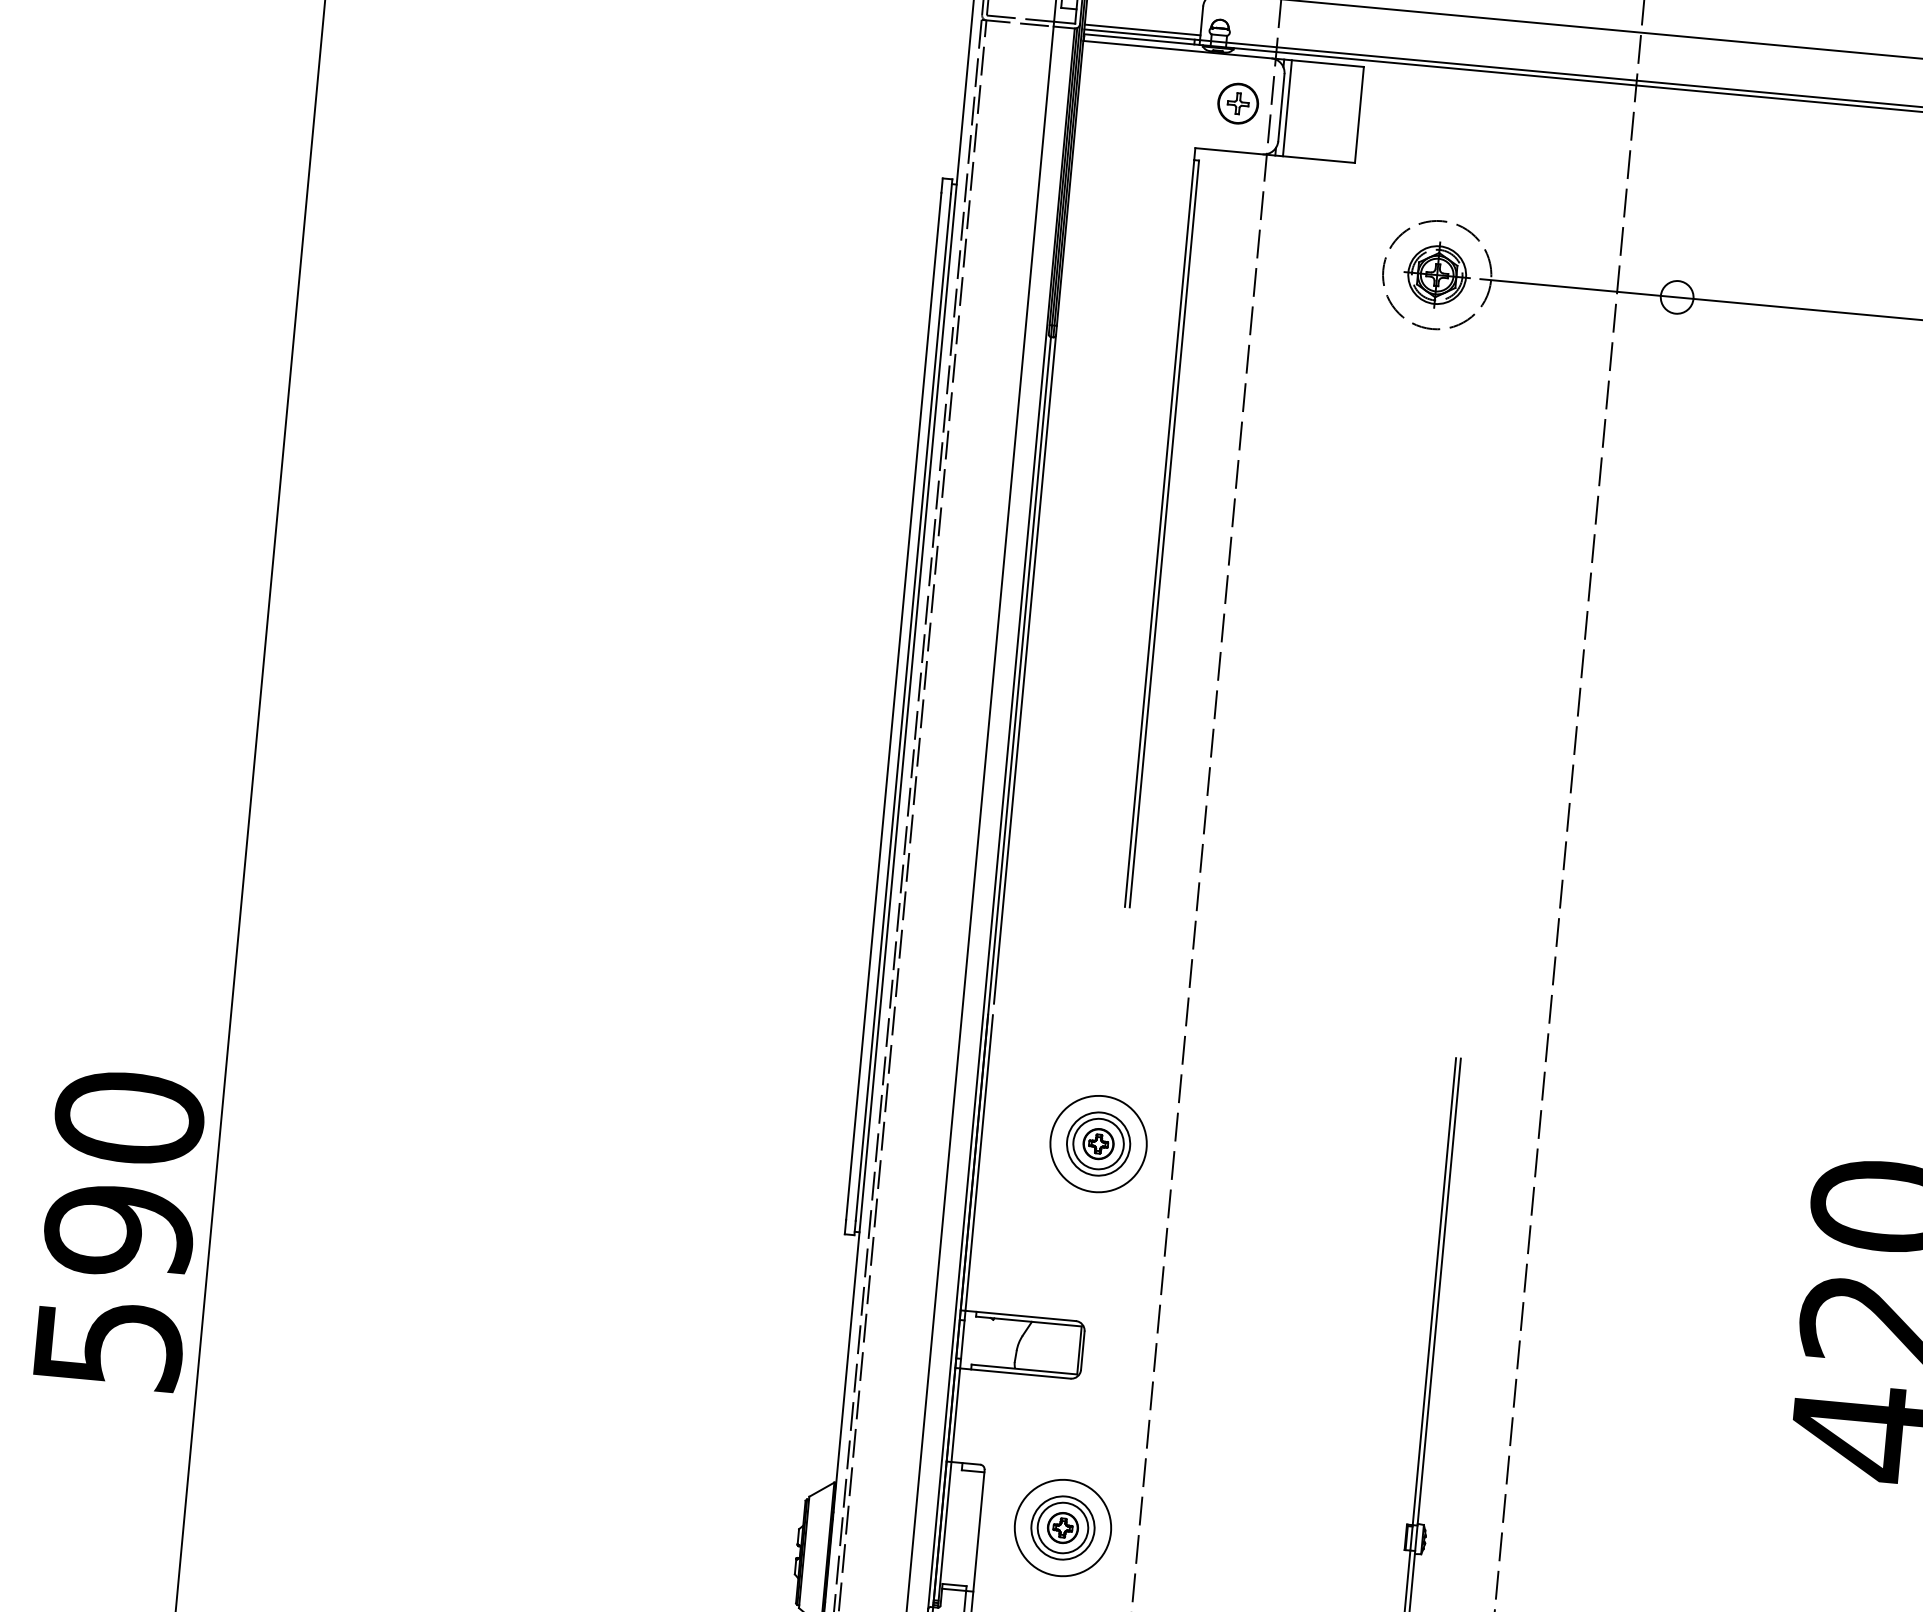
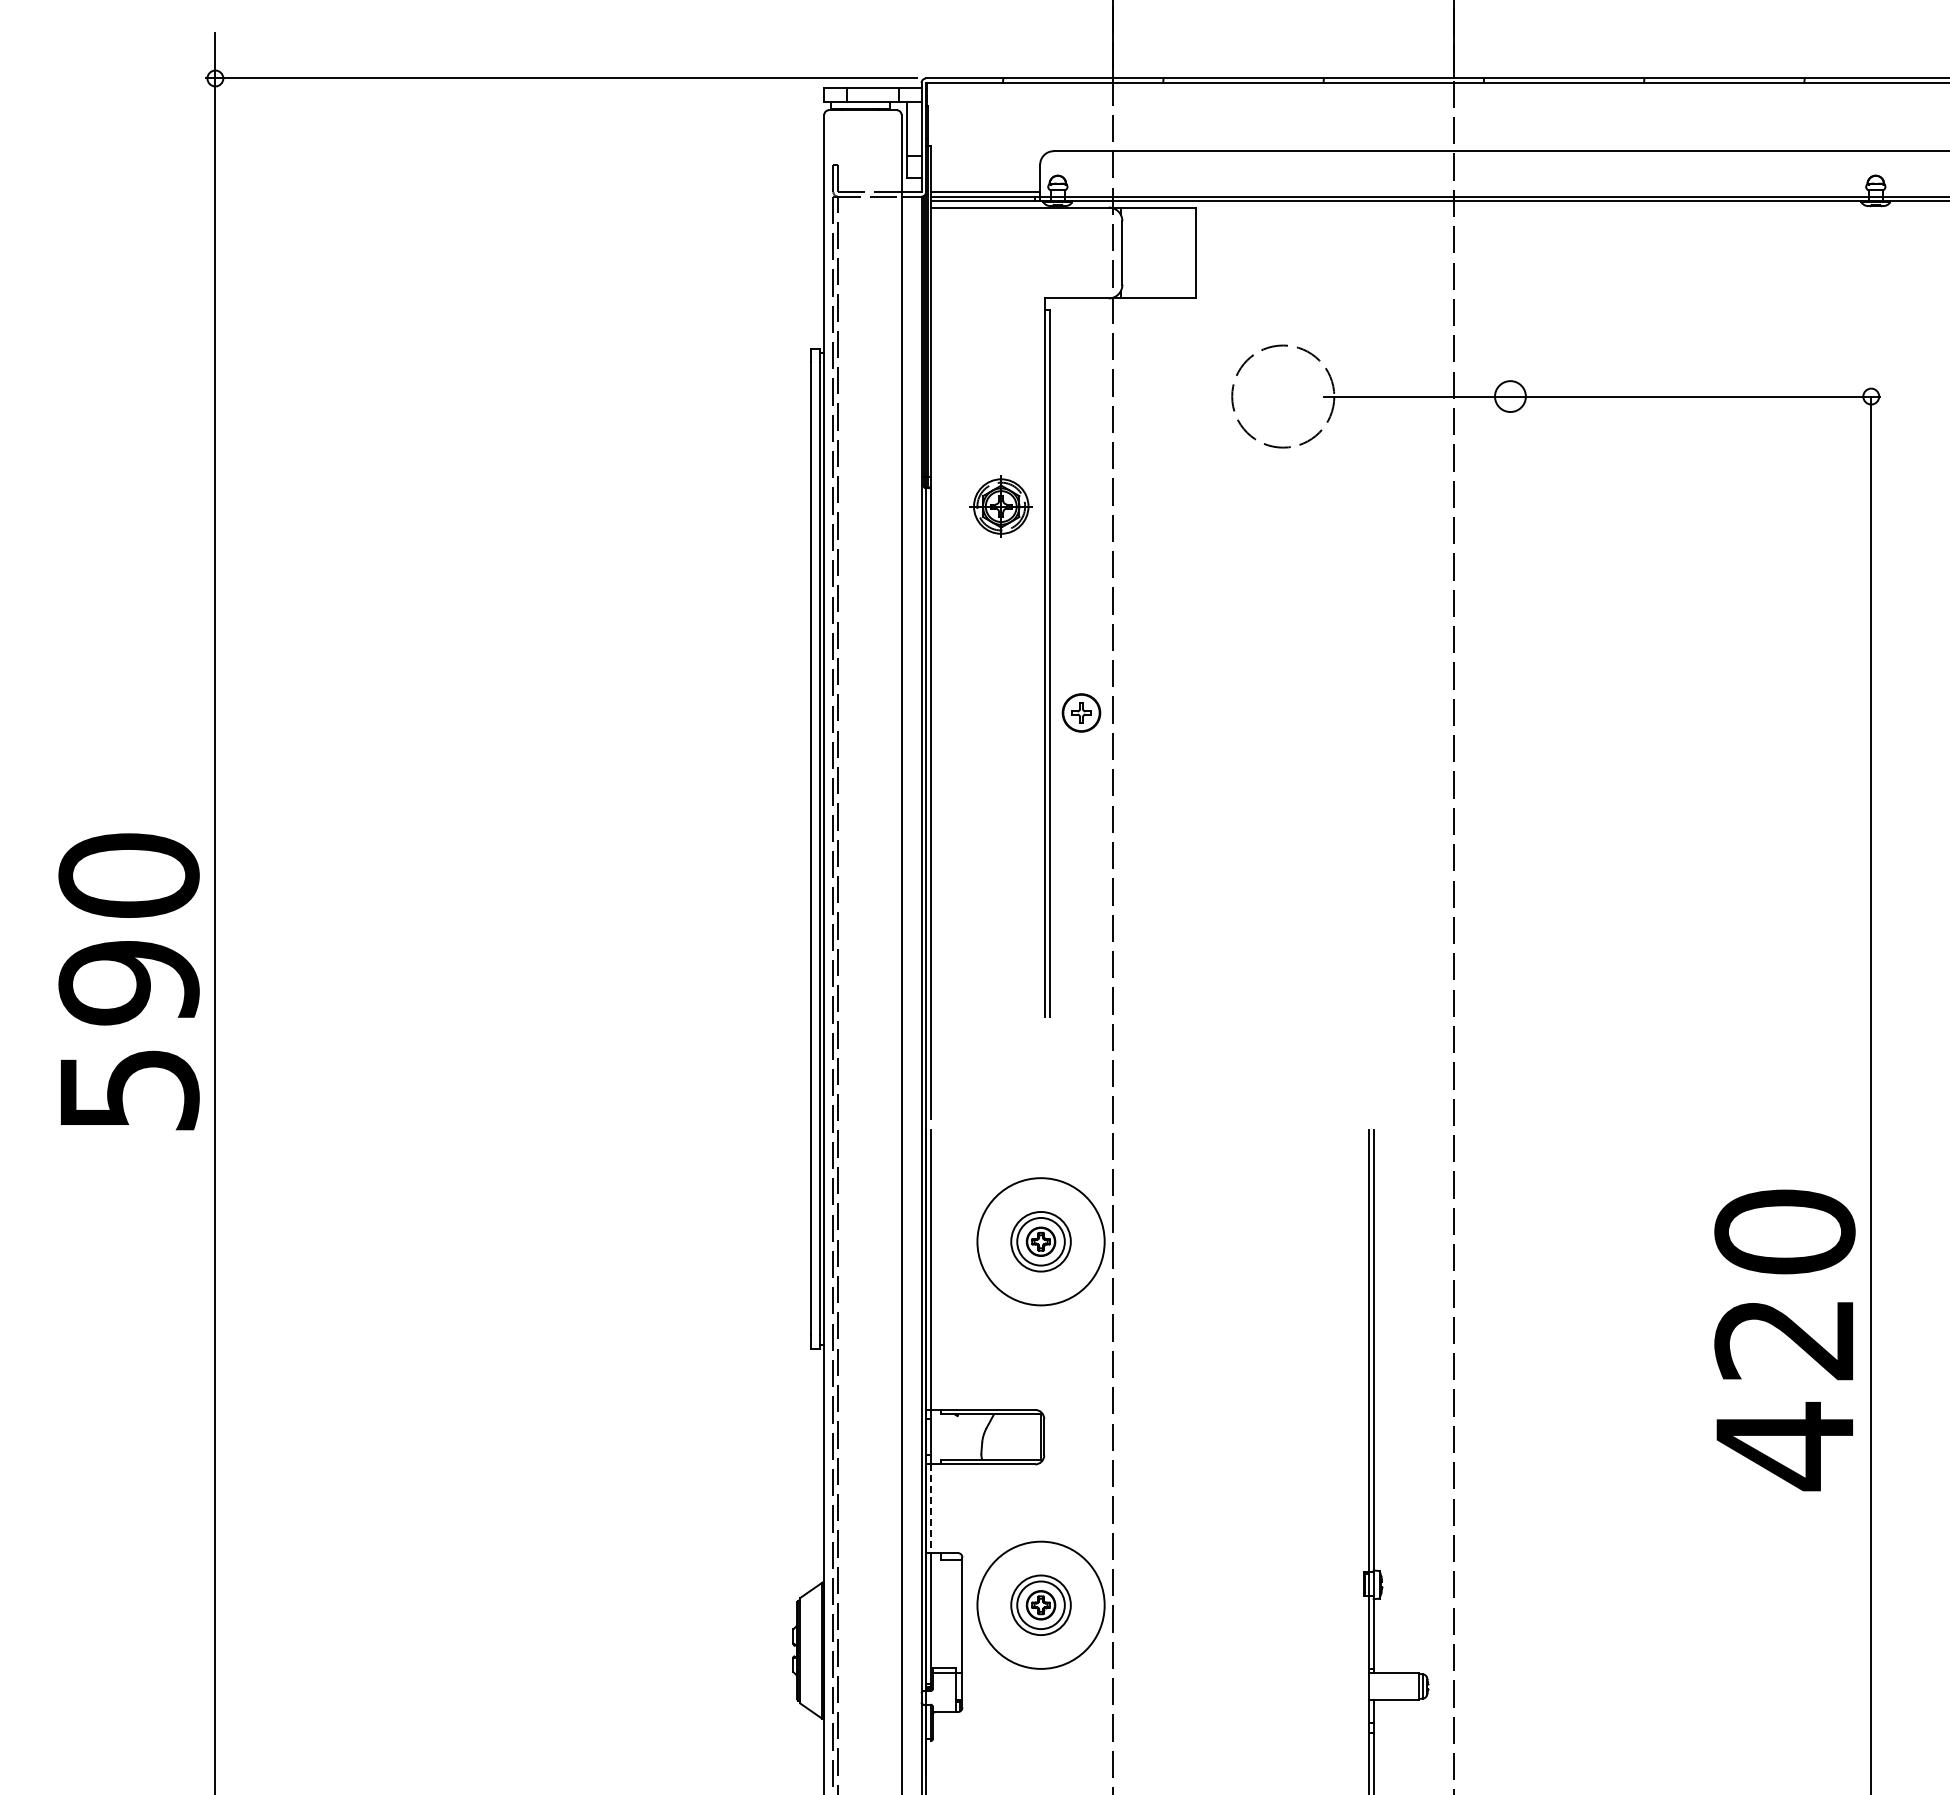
part: (1238, 103) -> (1081, 712), moved
line: (1287, 107) -> (1128, 252), removed
part: (1436, 274) -> (1000, 506), moved
circle: (1098, 1143) -> (1040, 1241), size x1.4
text: (118, 1229) -> (128, 981), moved
line: (955, 1416) -> (930, 1509), solid -> dashed
circle: (1062, 1527) -> (1040, 1604), size x1.4

